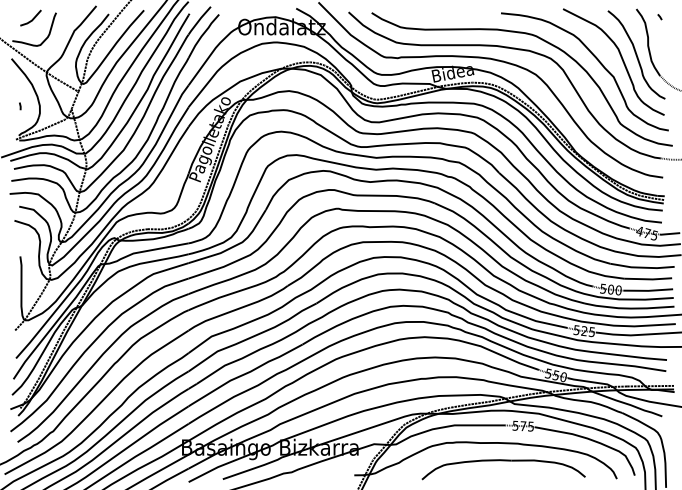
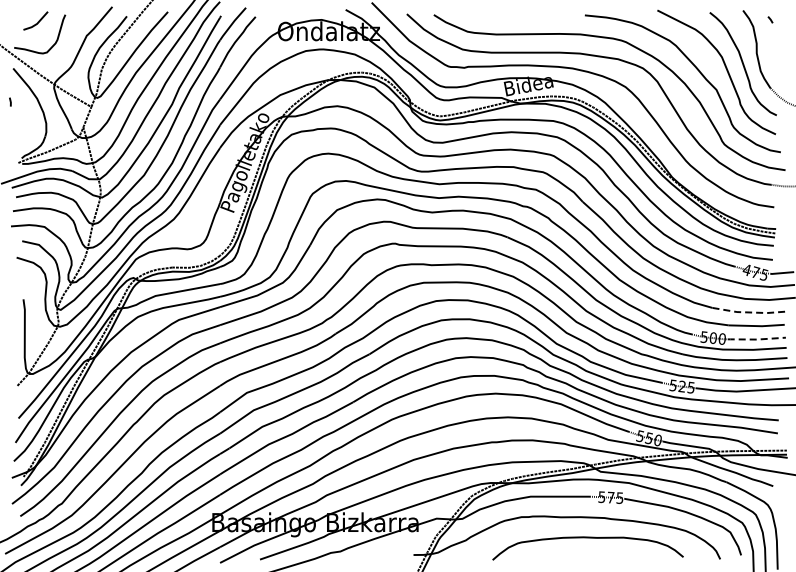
line: (20, 105) -> (10, 101), moved
line: (642, 267) -> (750, 312), solid -> dashed
line: (648, 290) -> (757, 339), solid -> dashed

